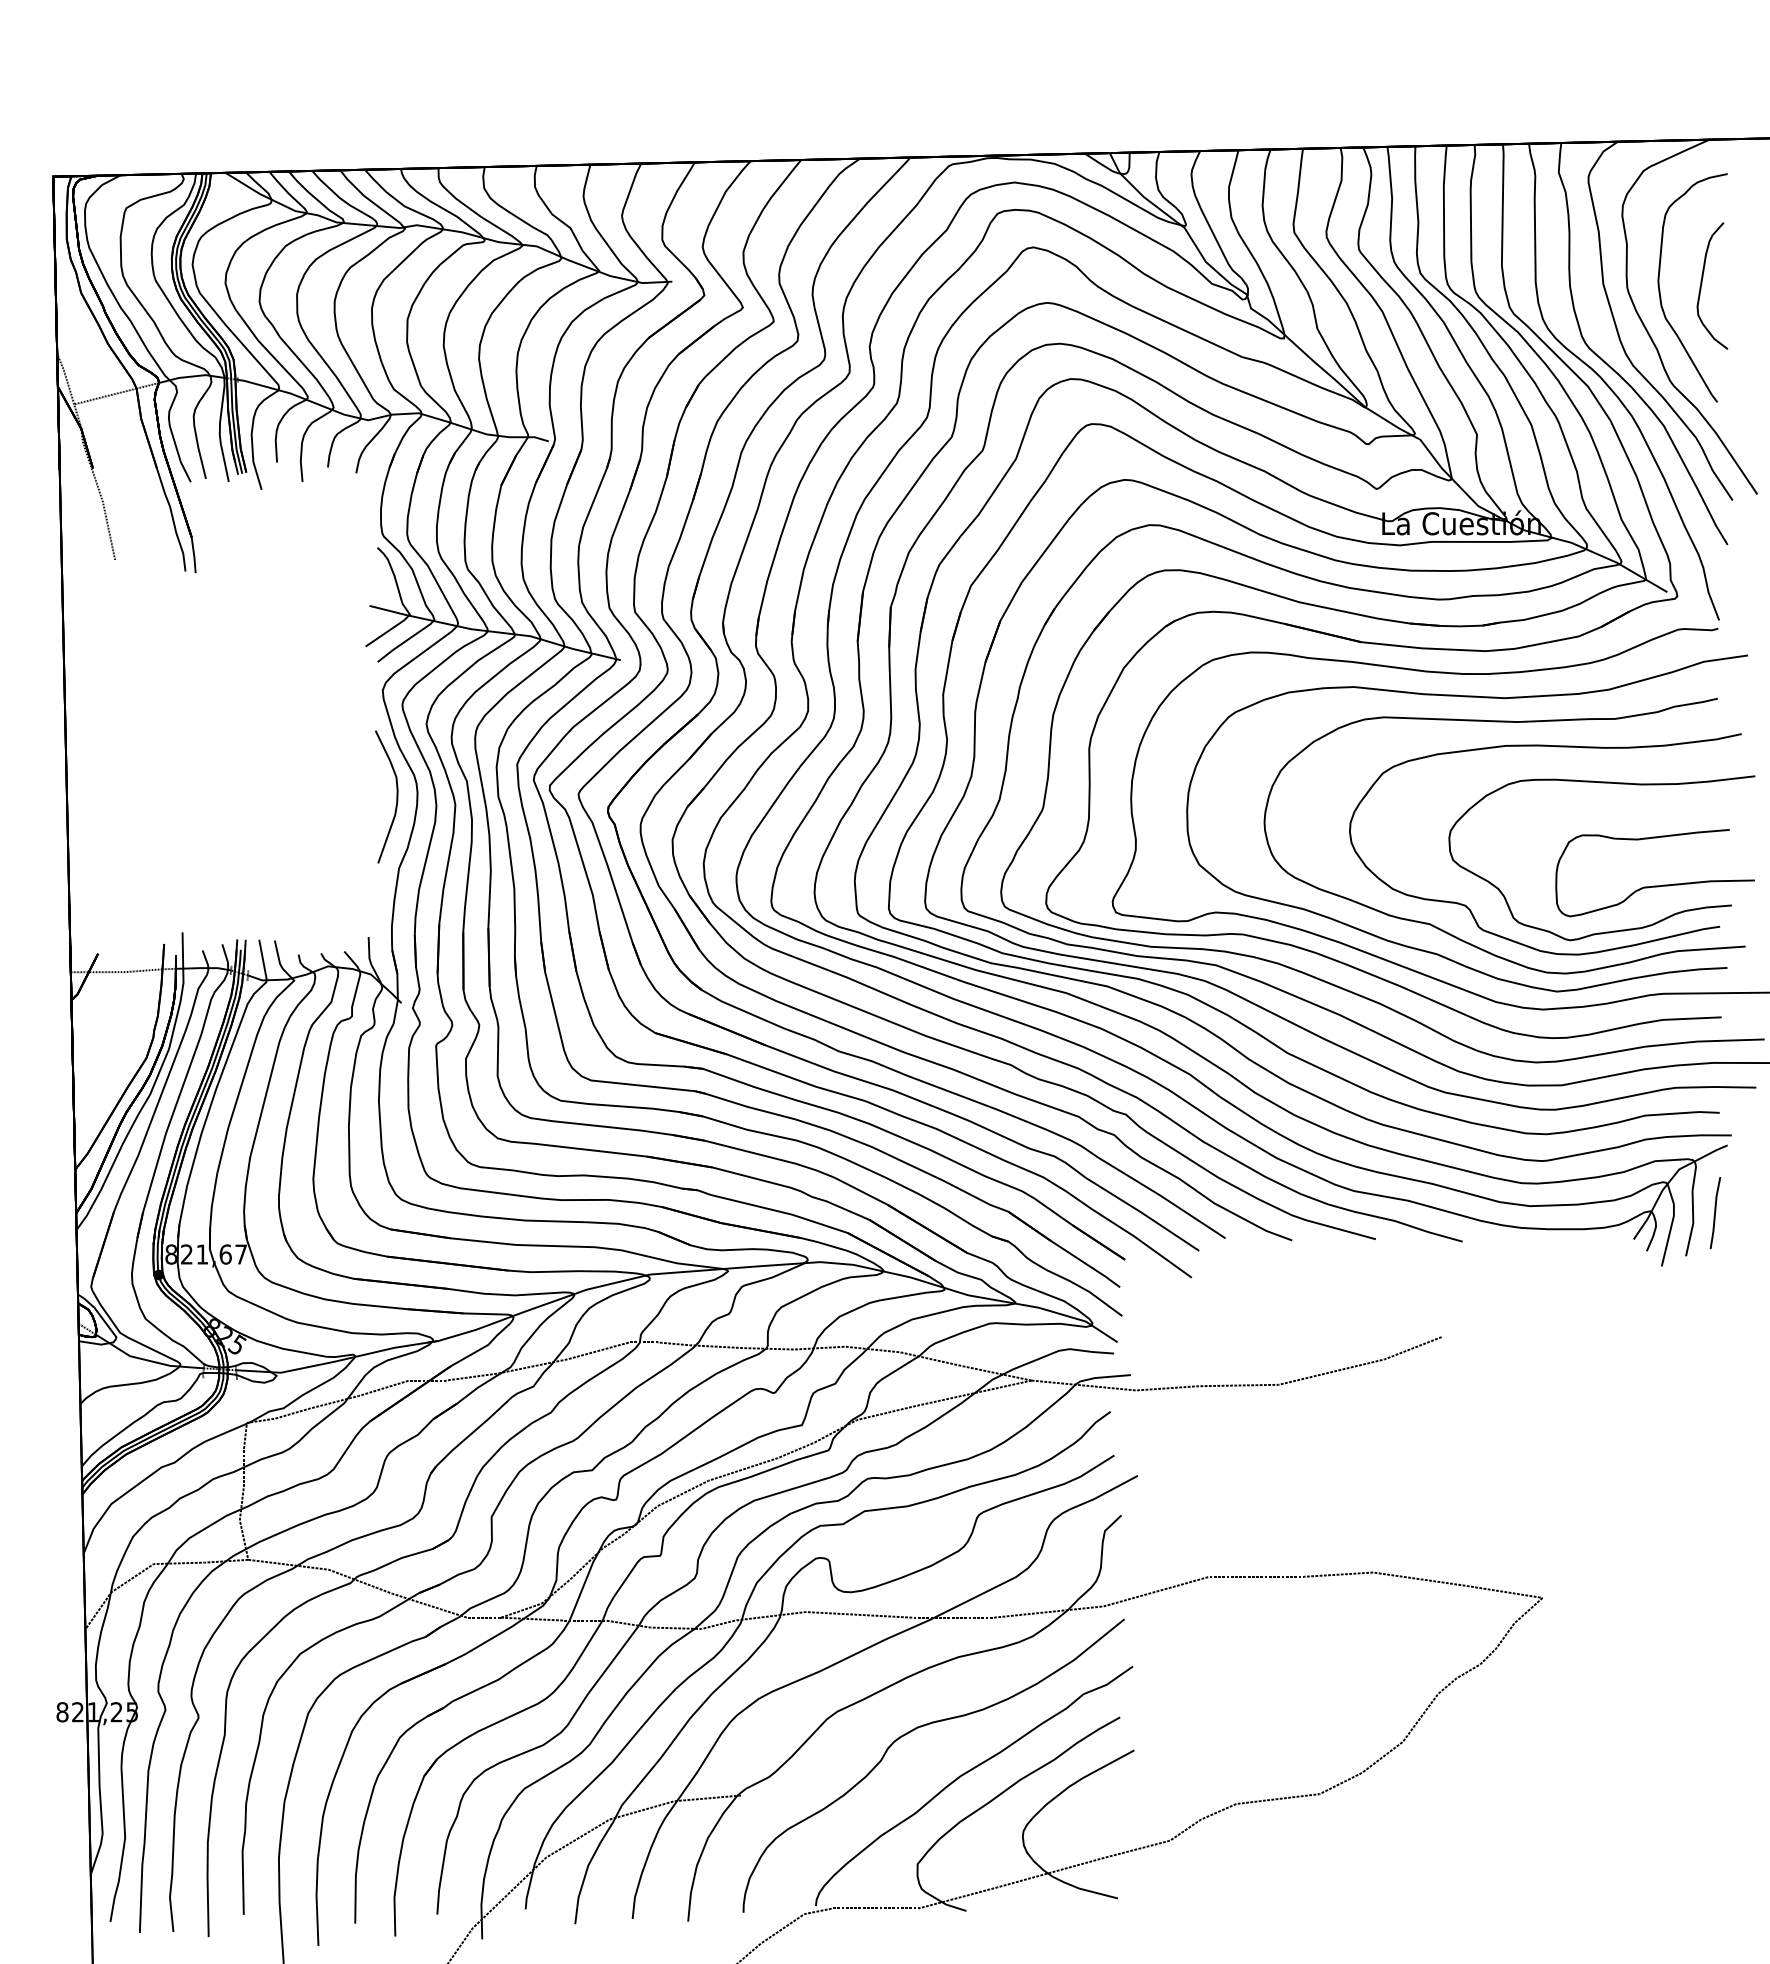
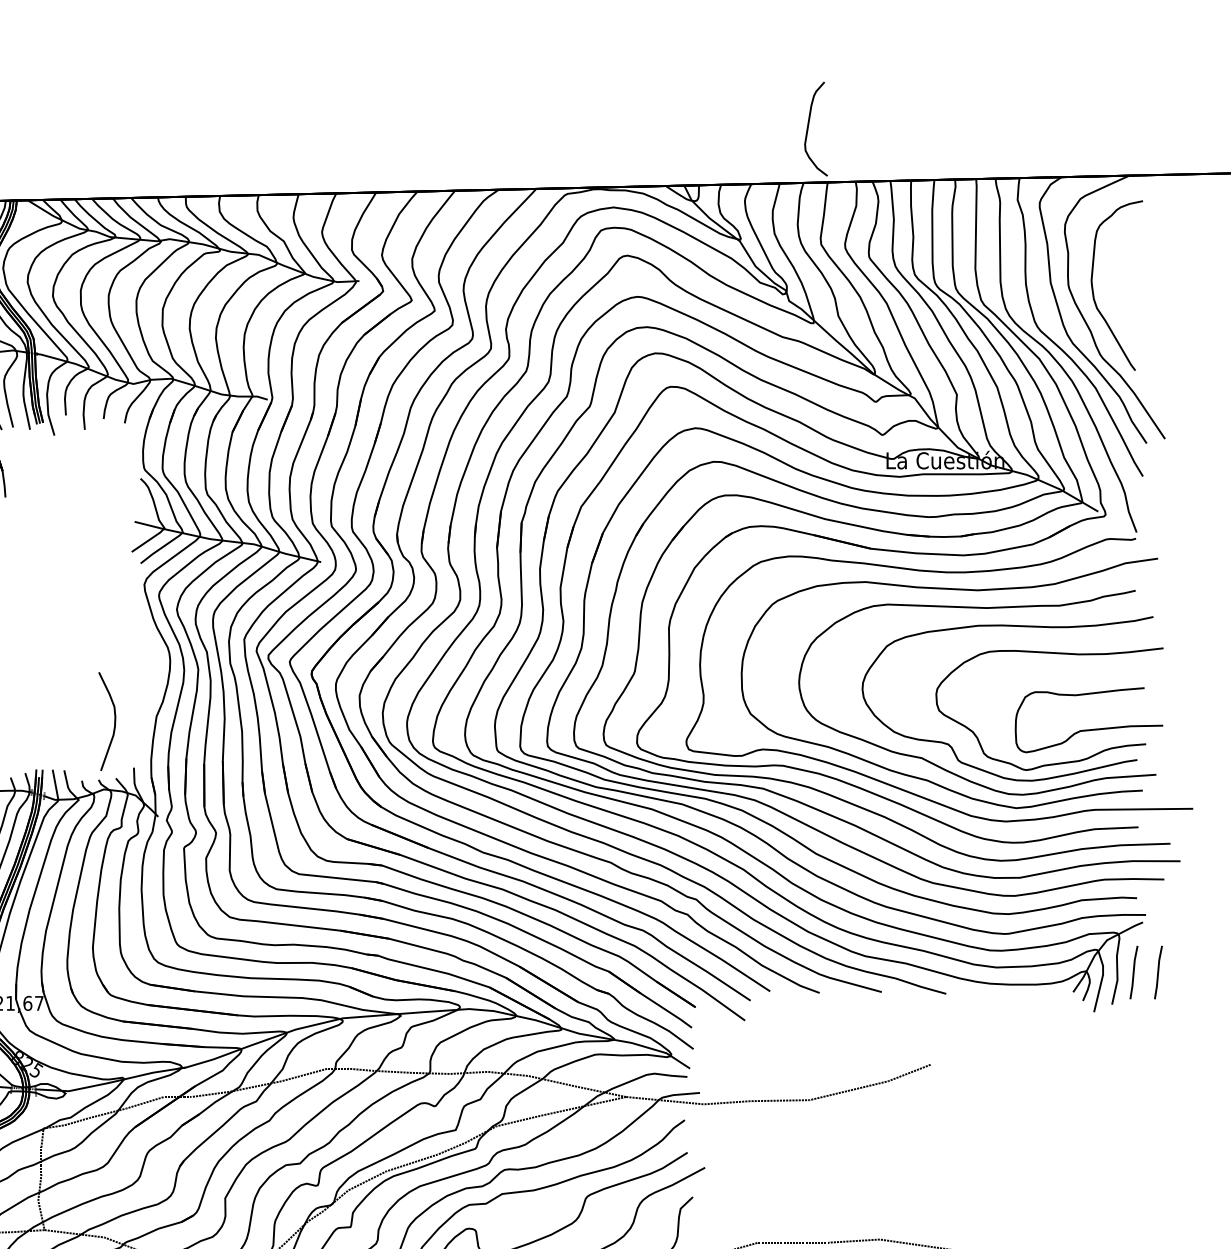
curve: (1702, 283) -> (808, 127), moved
curve: (396, 796) -> (114, 721), moved
line: (1748, 1212) -> (1158, 972), added

